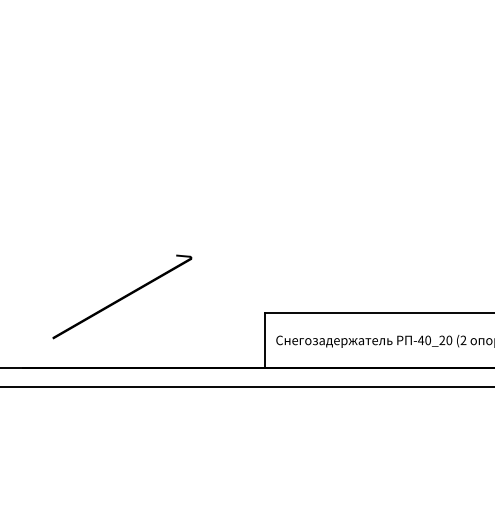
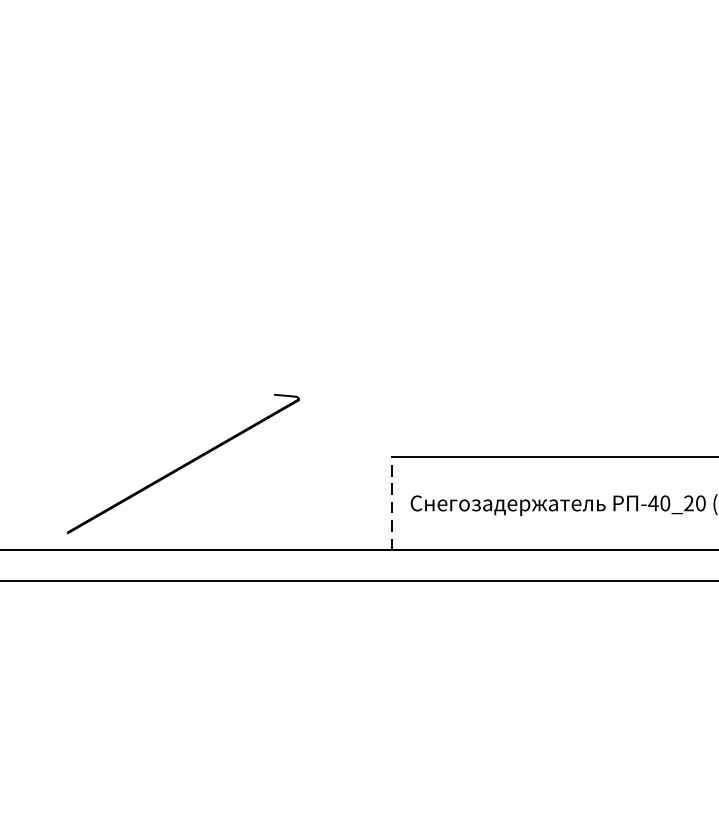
part: (122, 296) -> (183, 463), moved
line: (264, 340) -> (391, 503), solid -> dashed

